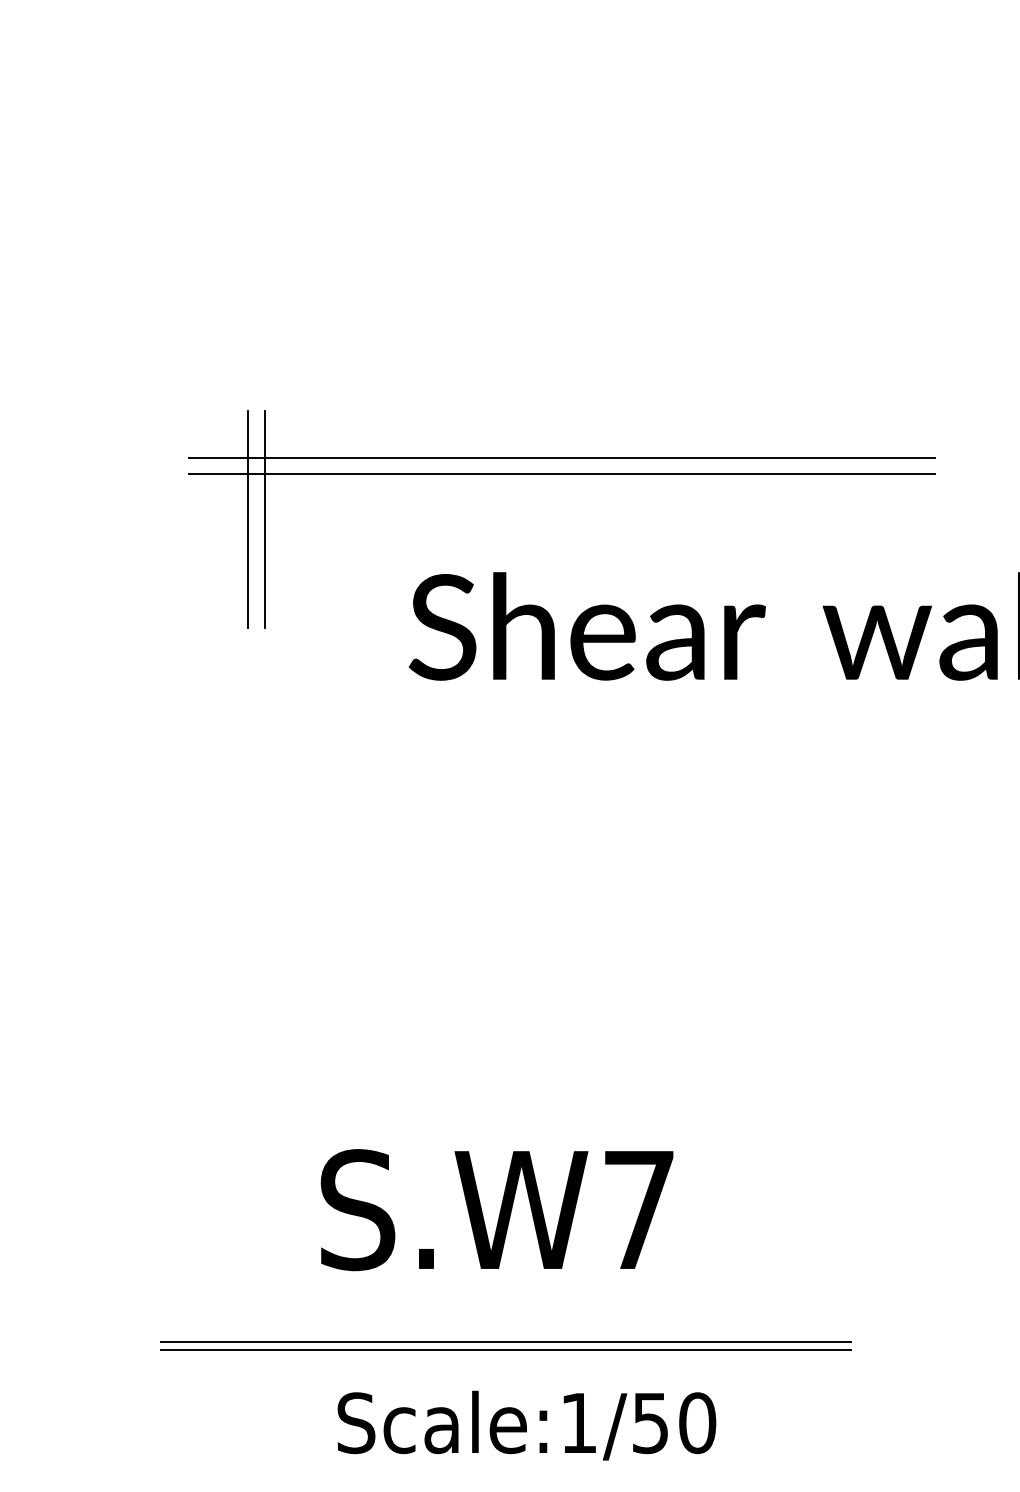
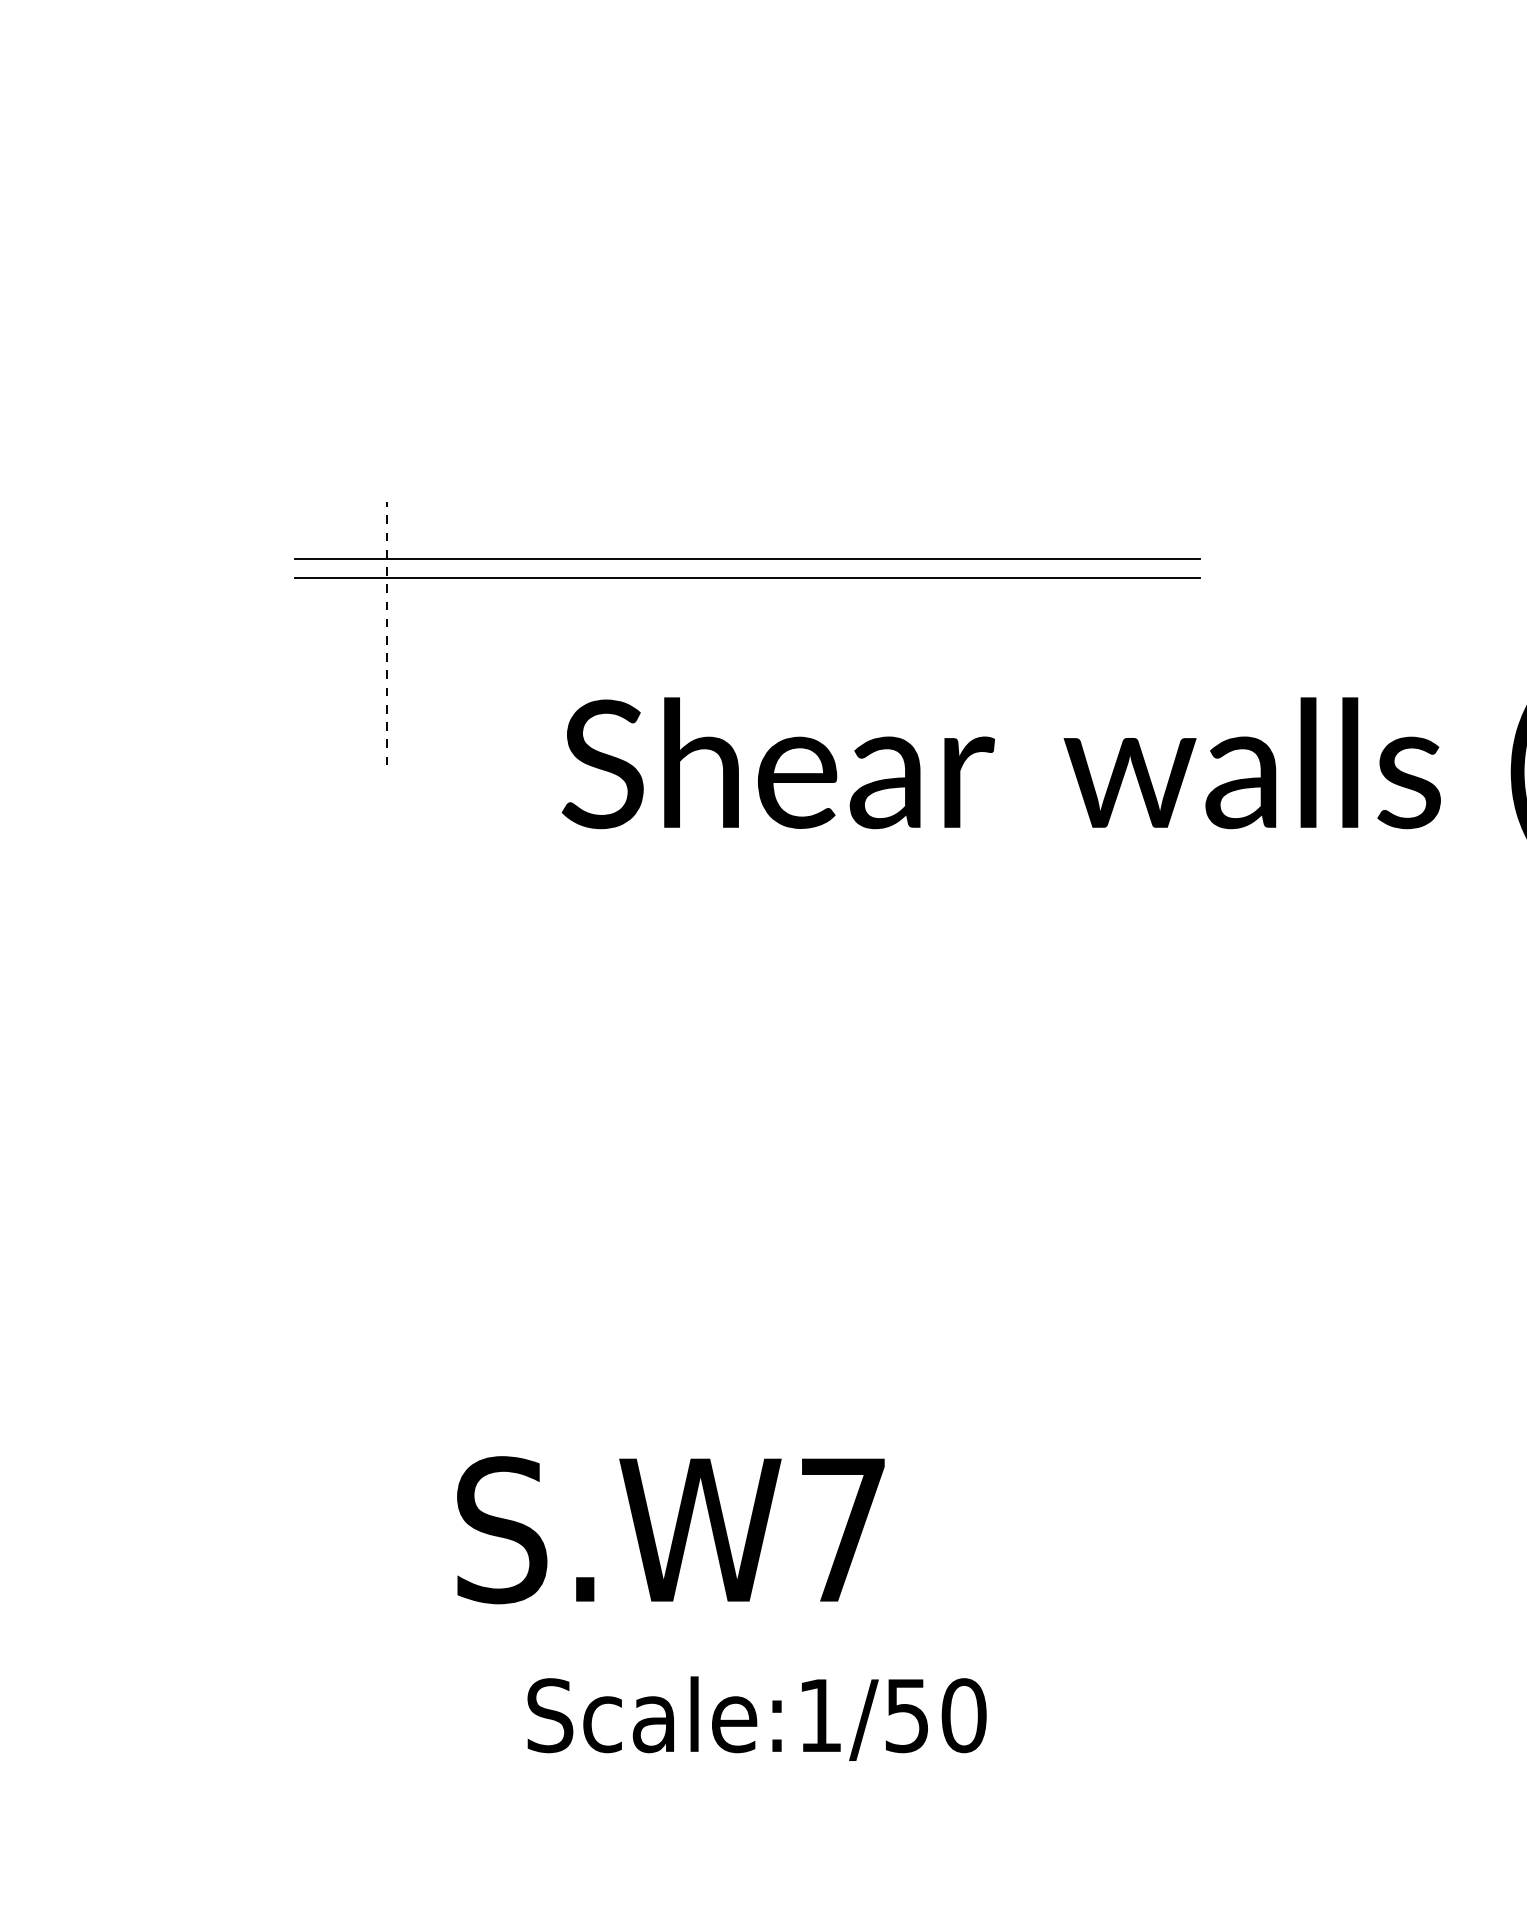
line: (248, 519) -> (367, 633), removed
line: (265, 519) -> (387, 633), solid -> dashed
text: (496, 1210) -> (670, 1530), moved
line: (505, 1341) -> (679, 1630), removed
line: (505, 1350) -> (679, 1641), removed
text: (526, 1425) -> (756, 1718), moved

